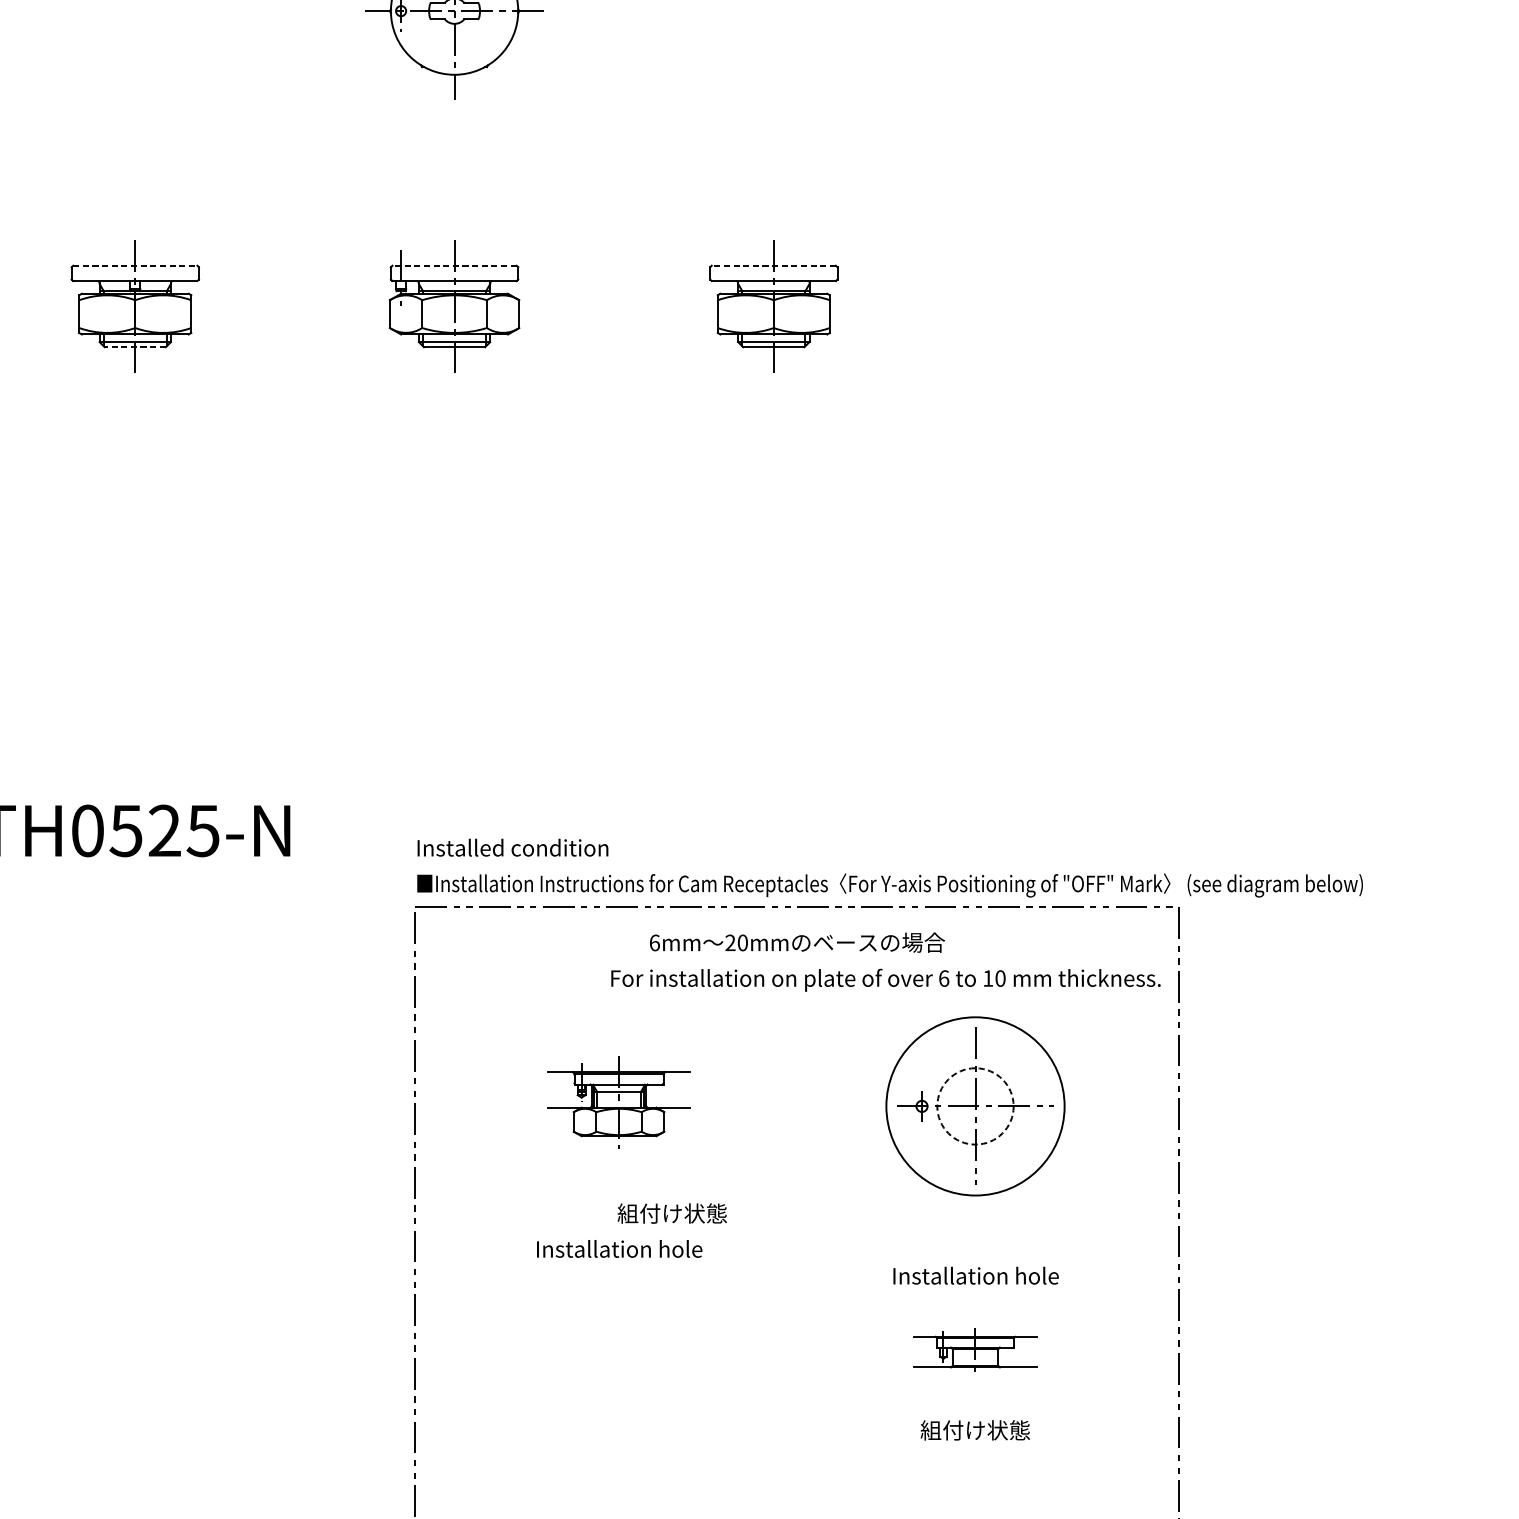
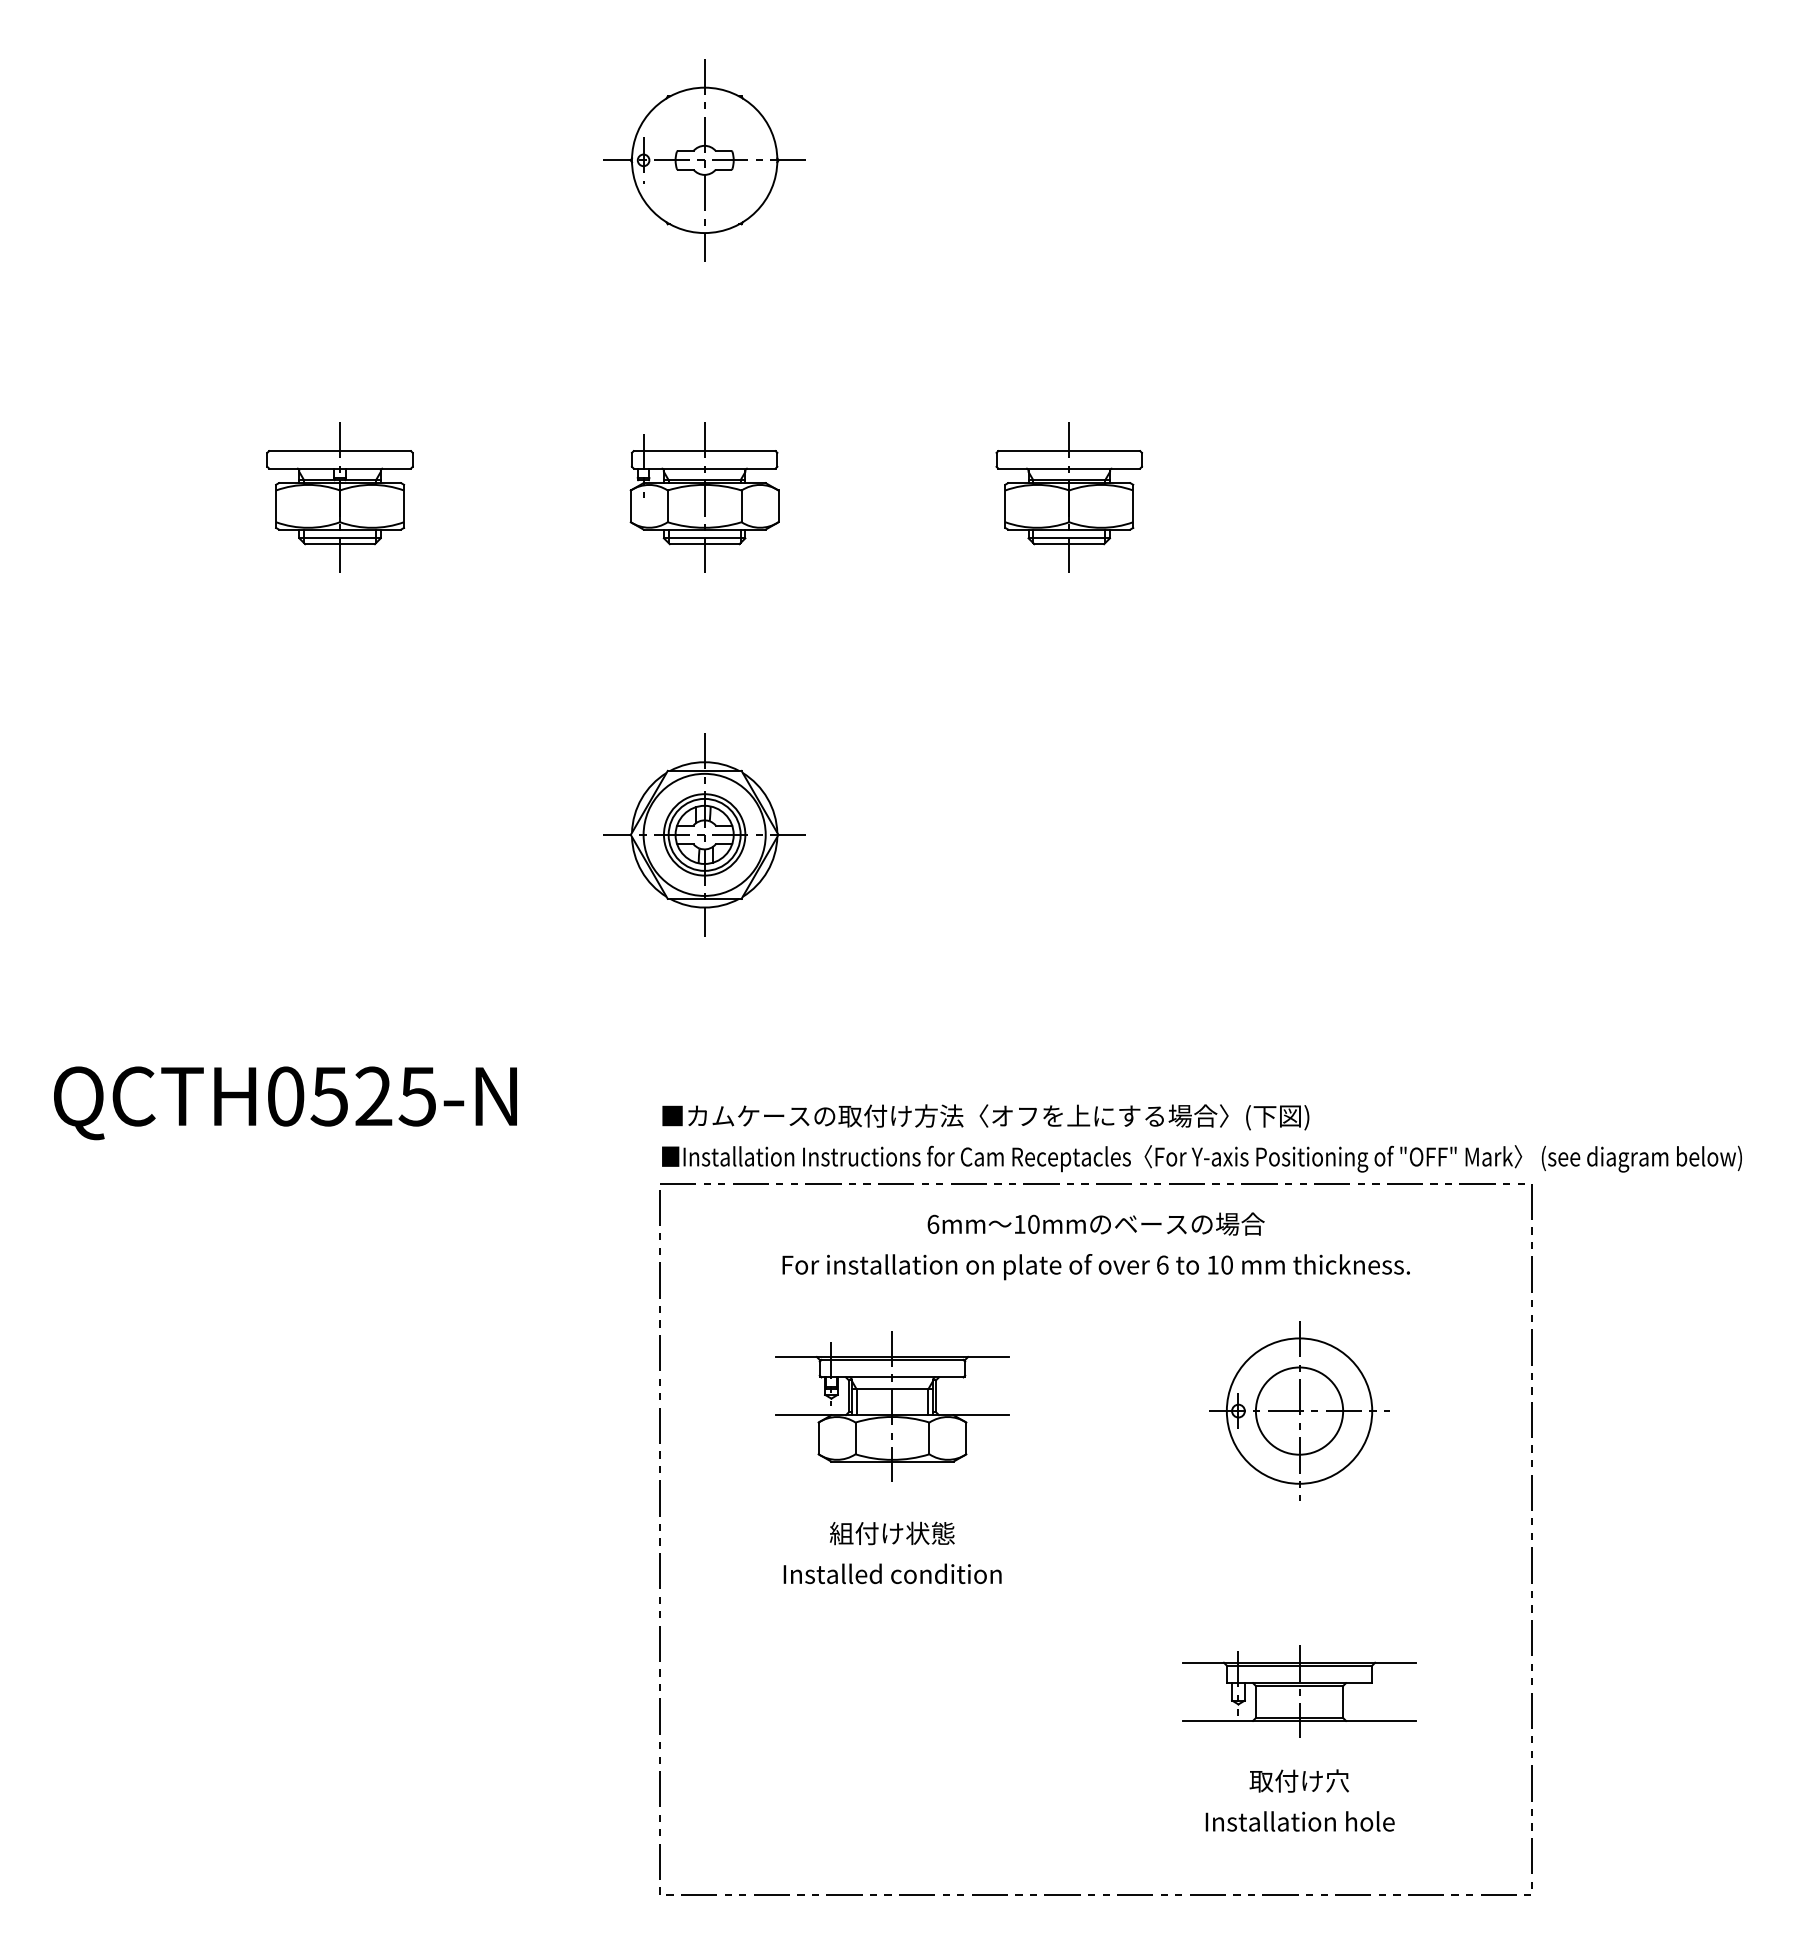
line: (135, 266) -> (340, 451), dashed -> solid
line: (454, 266) -> (704, 451), dashed -> solid
line: (774, 266) -> (1069, 451), dashed -> solid
line: (135, 347) -> (340, 544), dashed -> solid
part: (454, 601) -> (704, 834), added
text: (700, 849) -> (985, 1117), Installed condition -> ■カムケースの取付け方法〈オフを上にする場合〉(下図)
text: (730, 942) -> (1019, 1223), 20mm -> 10mm
text: (885, 980) -> (1095, 1267), moved
part: (619, 1102) -> (892, 1406), size x1.43
circle: (975, 1105) -> (1299, 1410), dashed -> solid
circle: (975, 1105) -> (1299, 1410), size x0.71
text: (672, 1213) -> (892, 1533), moved
text: (619, 1248) -> (892, 1573), Installation hole -> Installed condition
text: (975, 1275) -> (1299, 1821), moved
part: (975, 1351) -> (1299, 1691), size x1.67
text: (974, 1429) -> (1298, 1780), 組付け状態 -> 取付け穴

